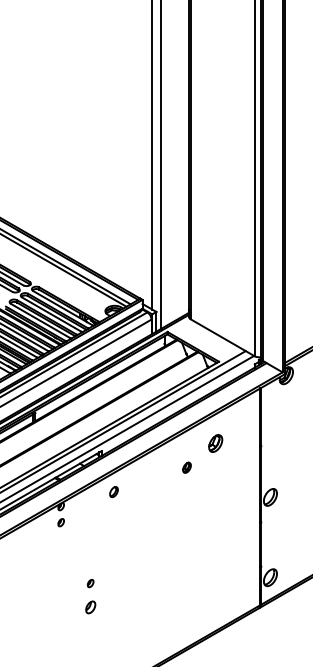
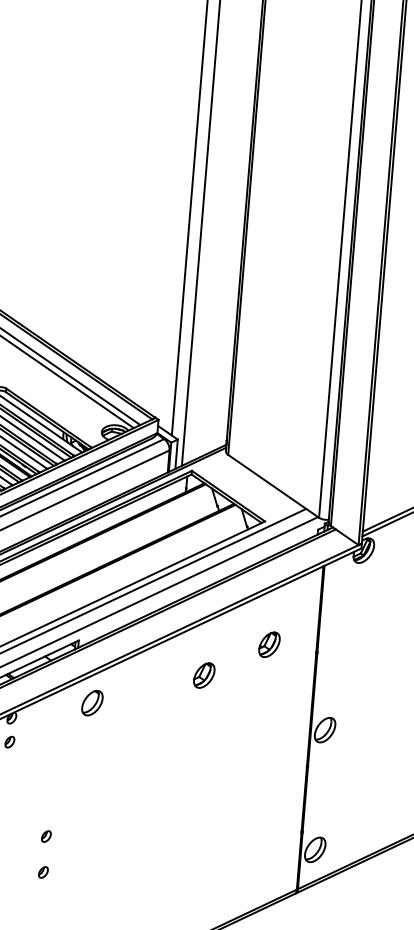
part: (215, 443) -> (269, 644), moved
part: (186, 467) -> (203, 675), size x1.67
part: (113, 491) -> (91, 702), size x1.67
part: (90, 607) -> (43, 872), size x0.62

